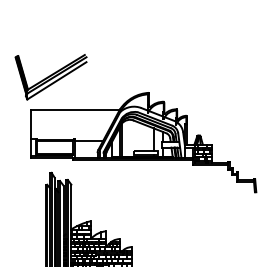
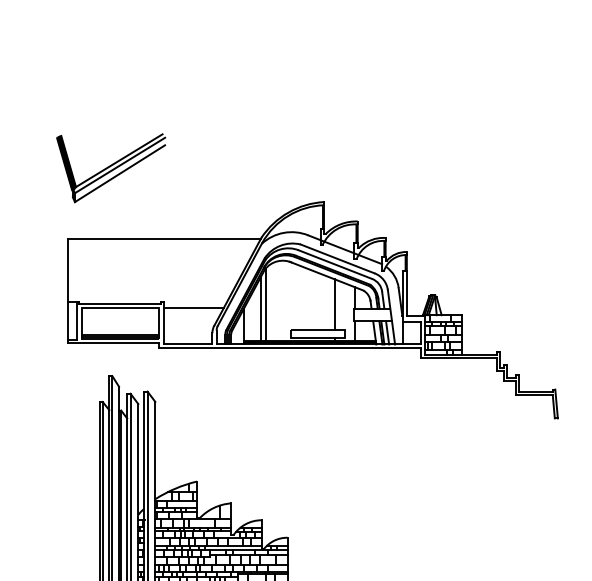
part: (50, 77) -> (109, 168), size x0.7

